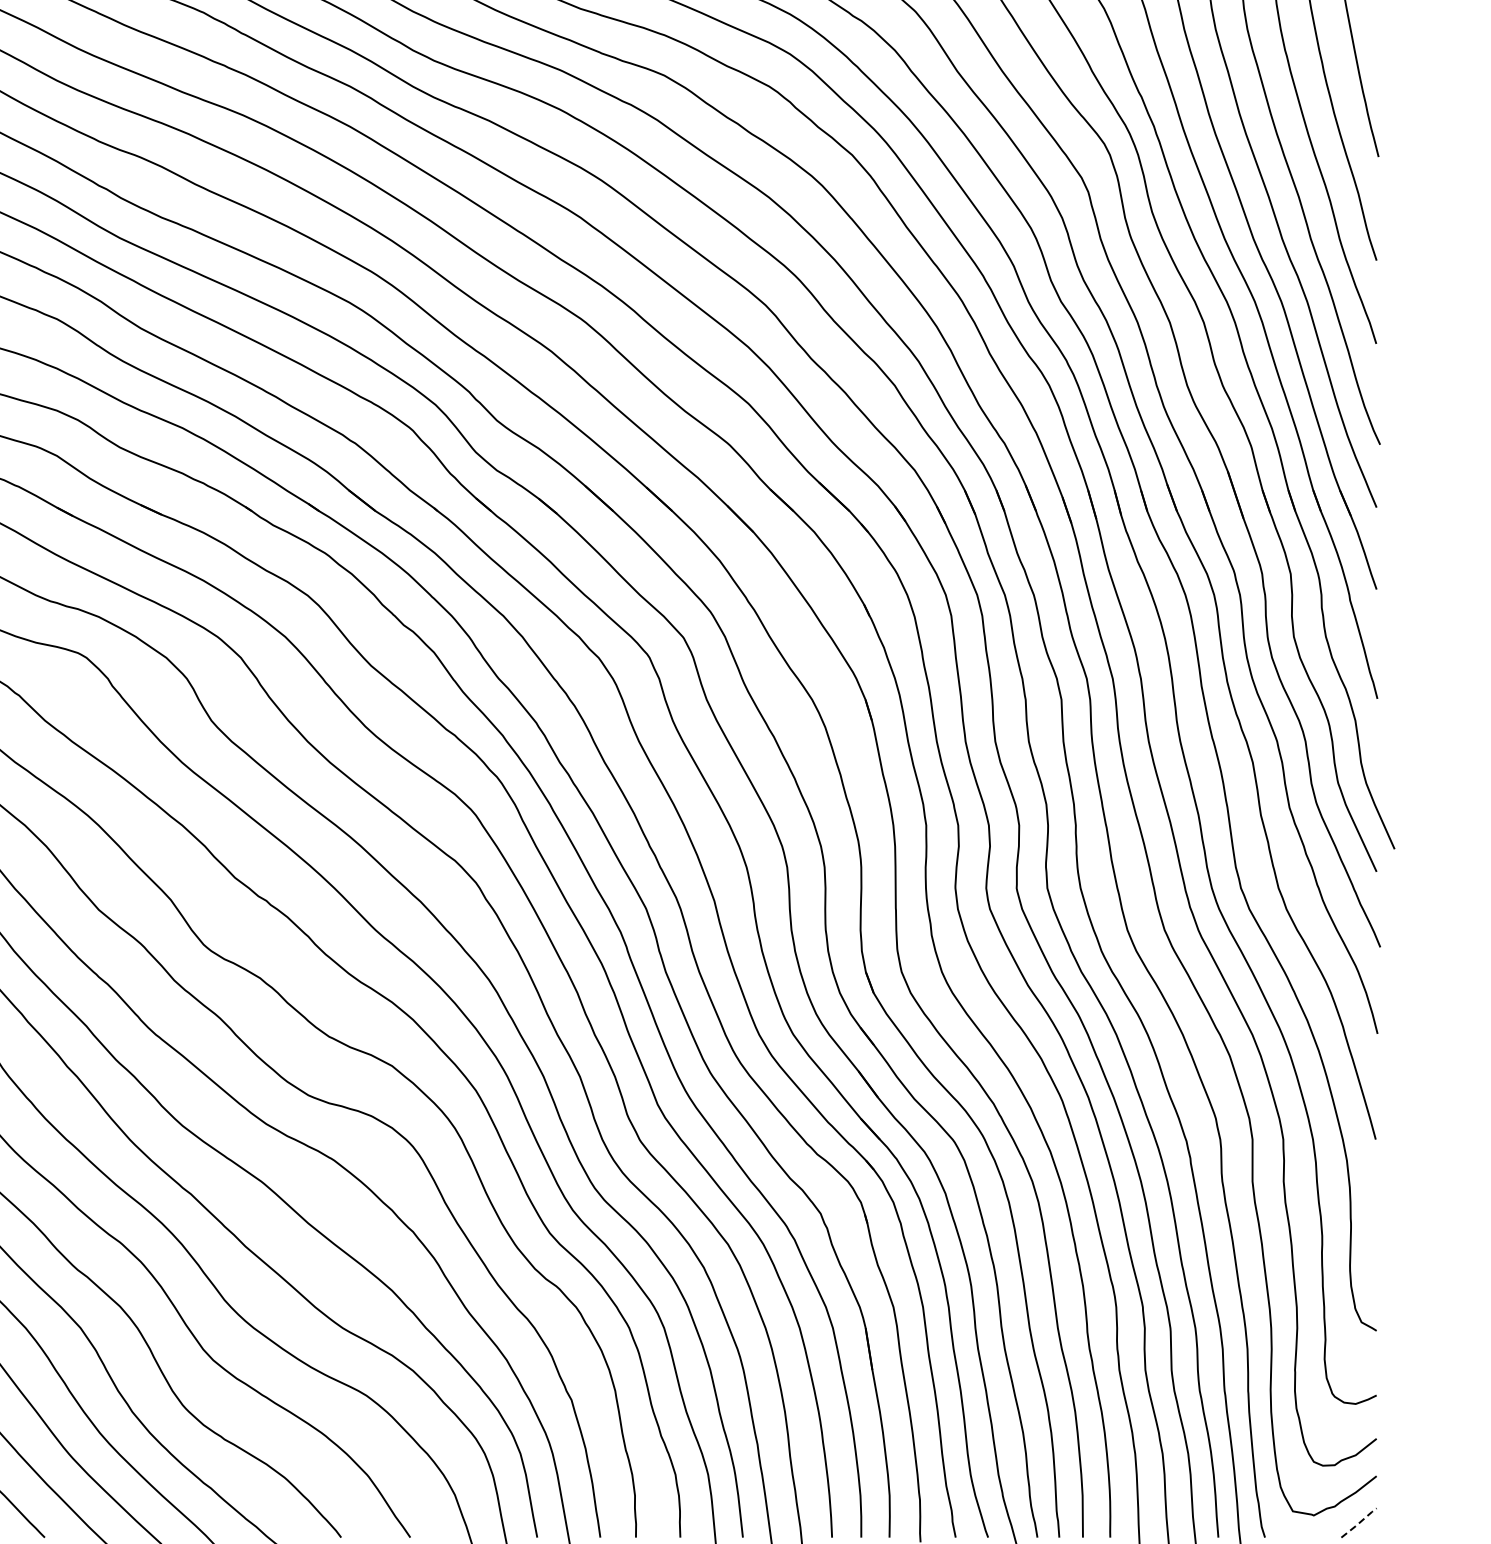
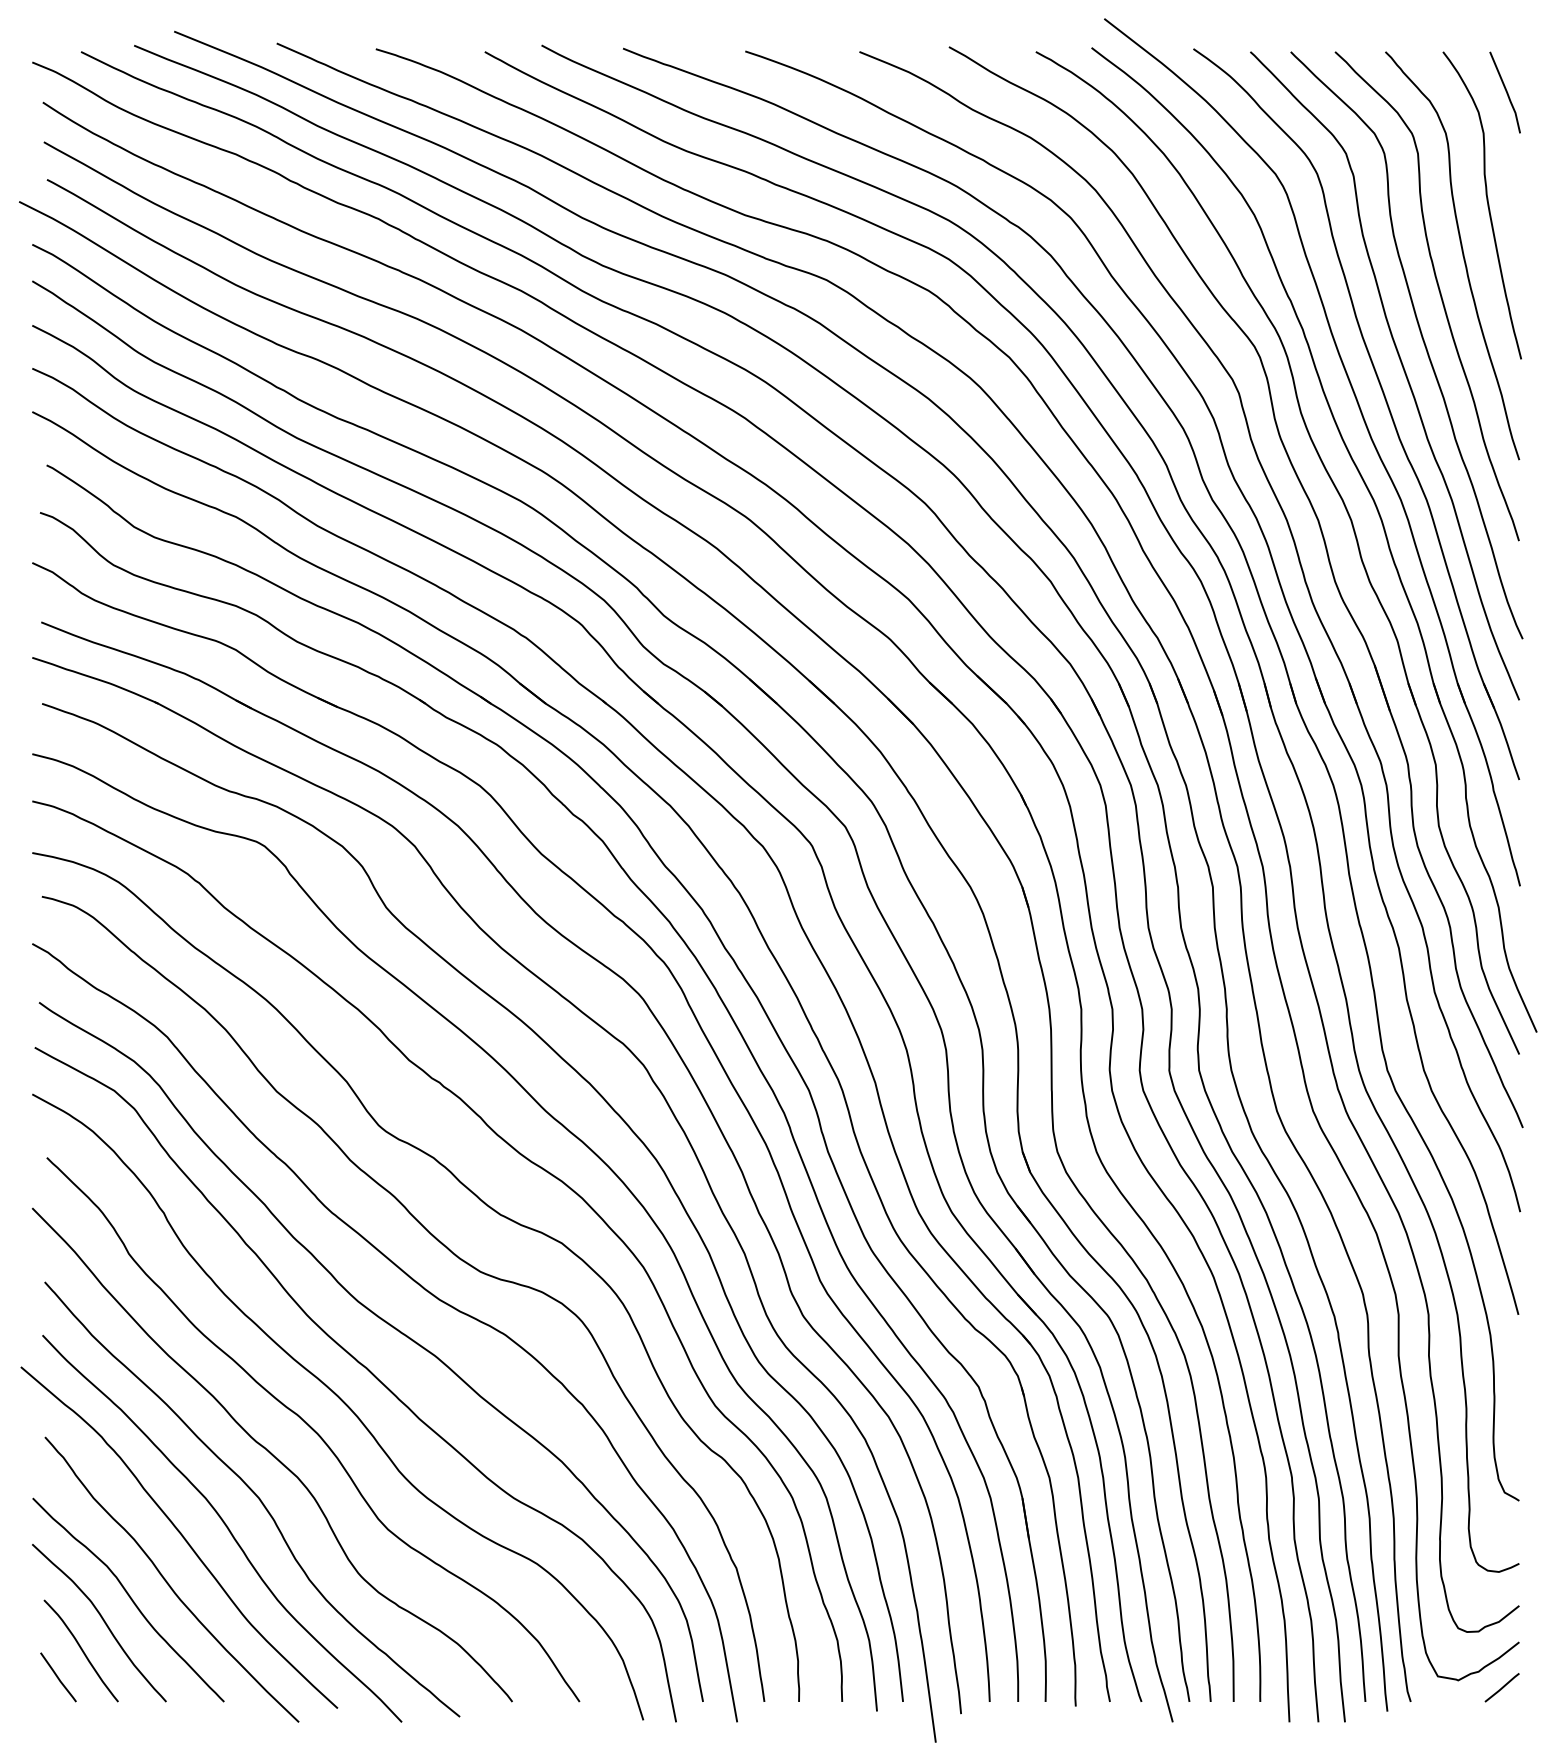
line: (1359, 1522) -> (1502, 1687), dashed -> solid

